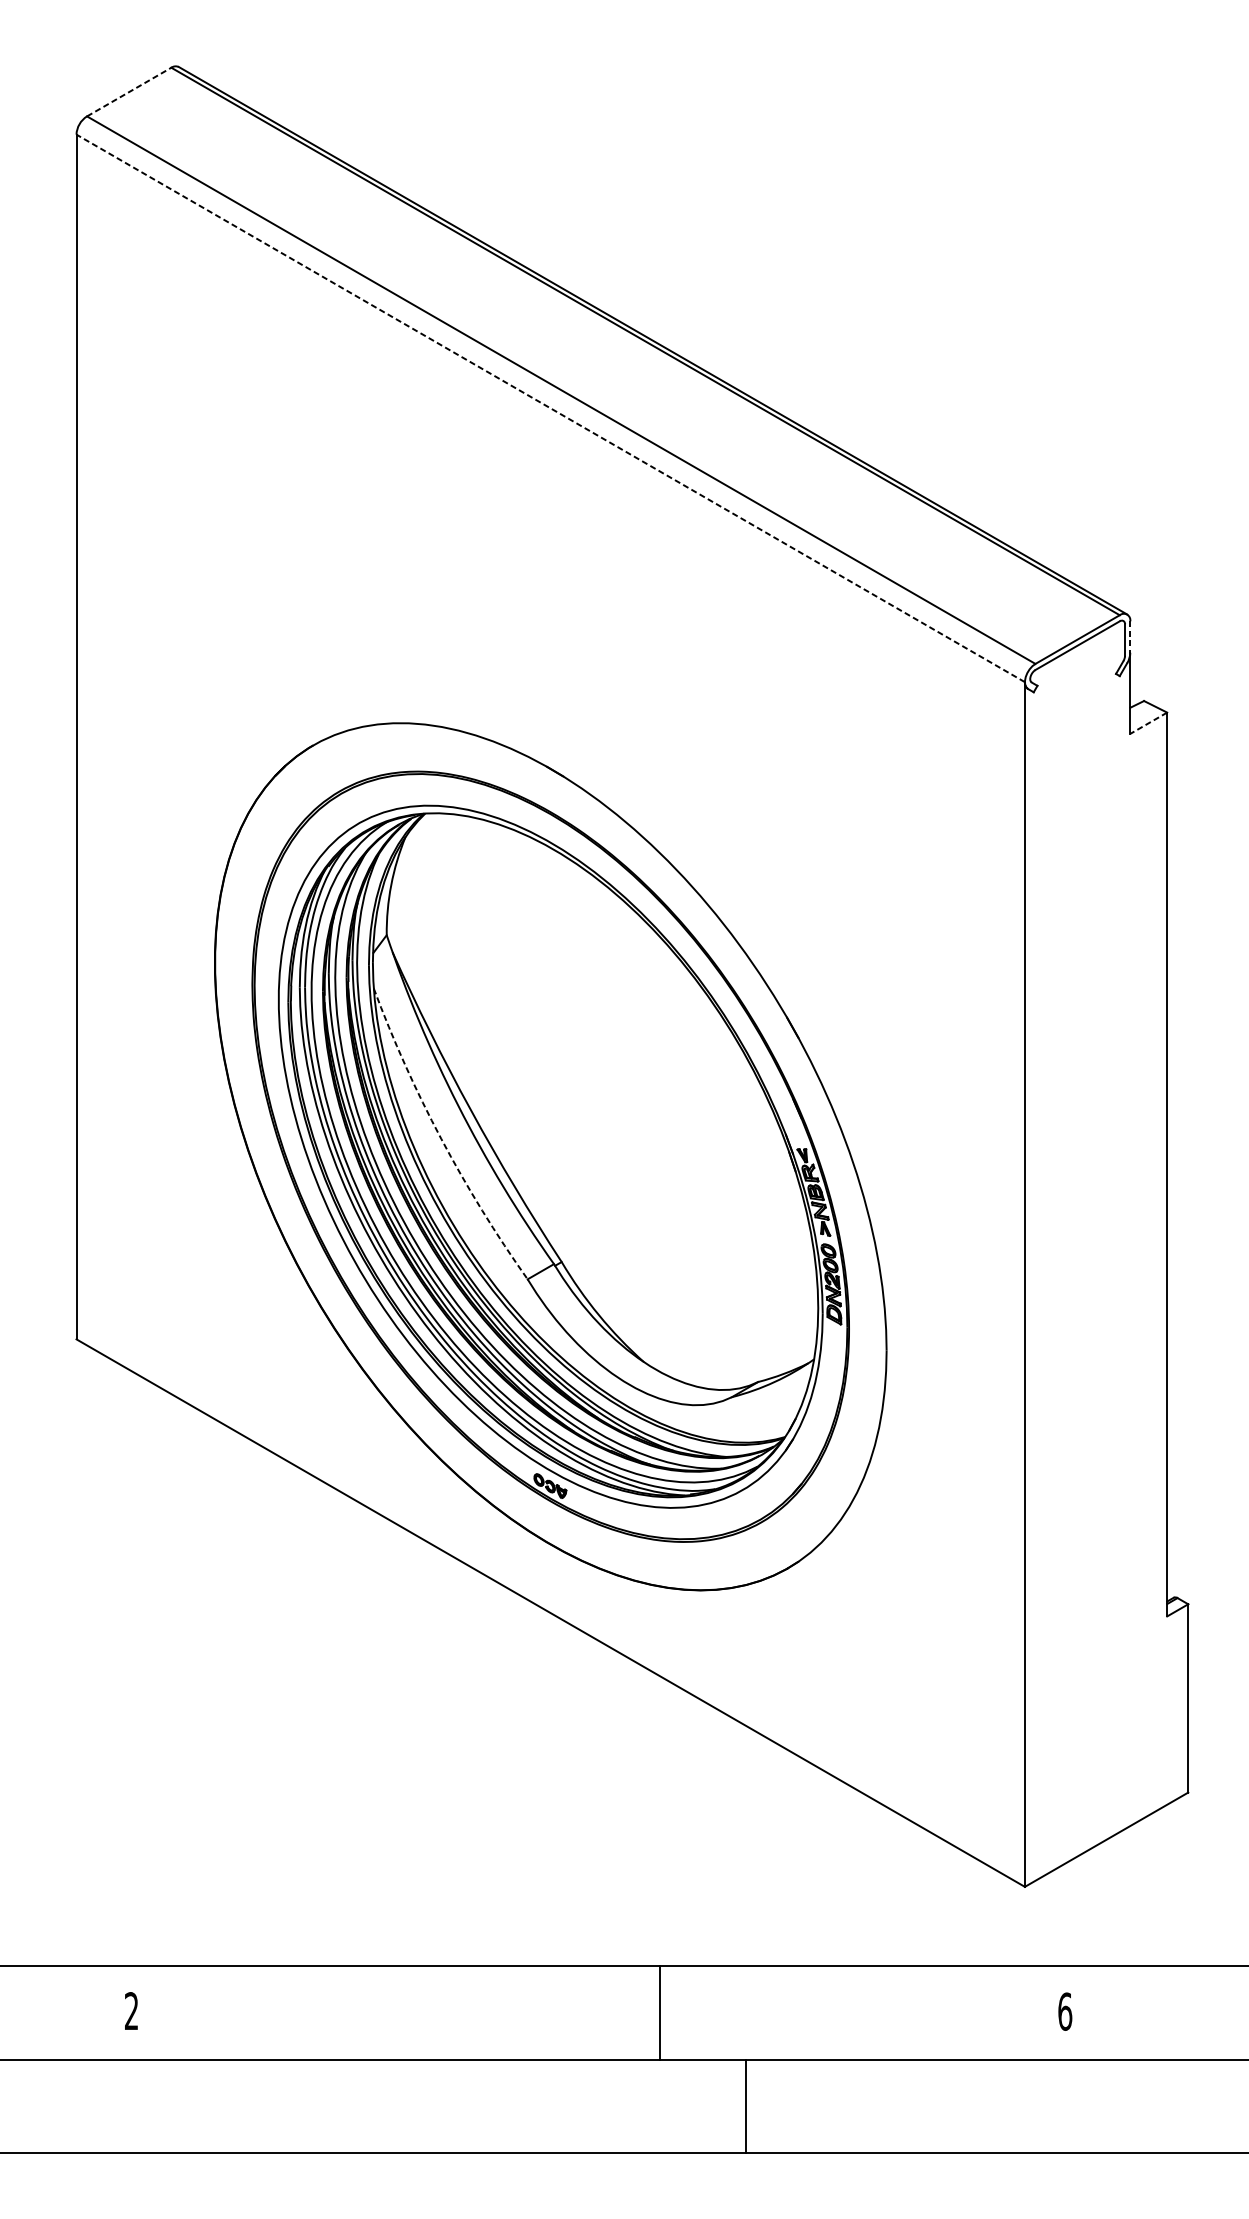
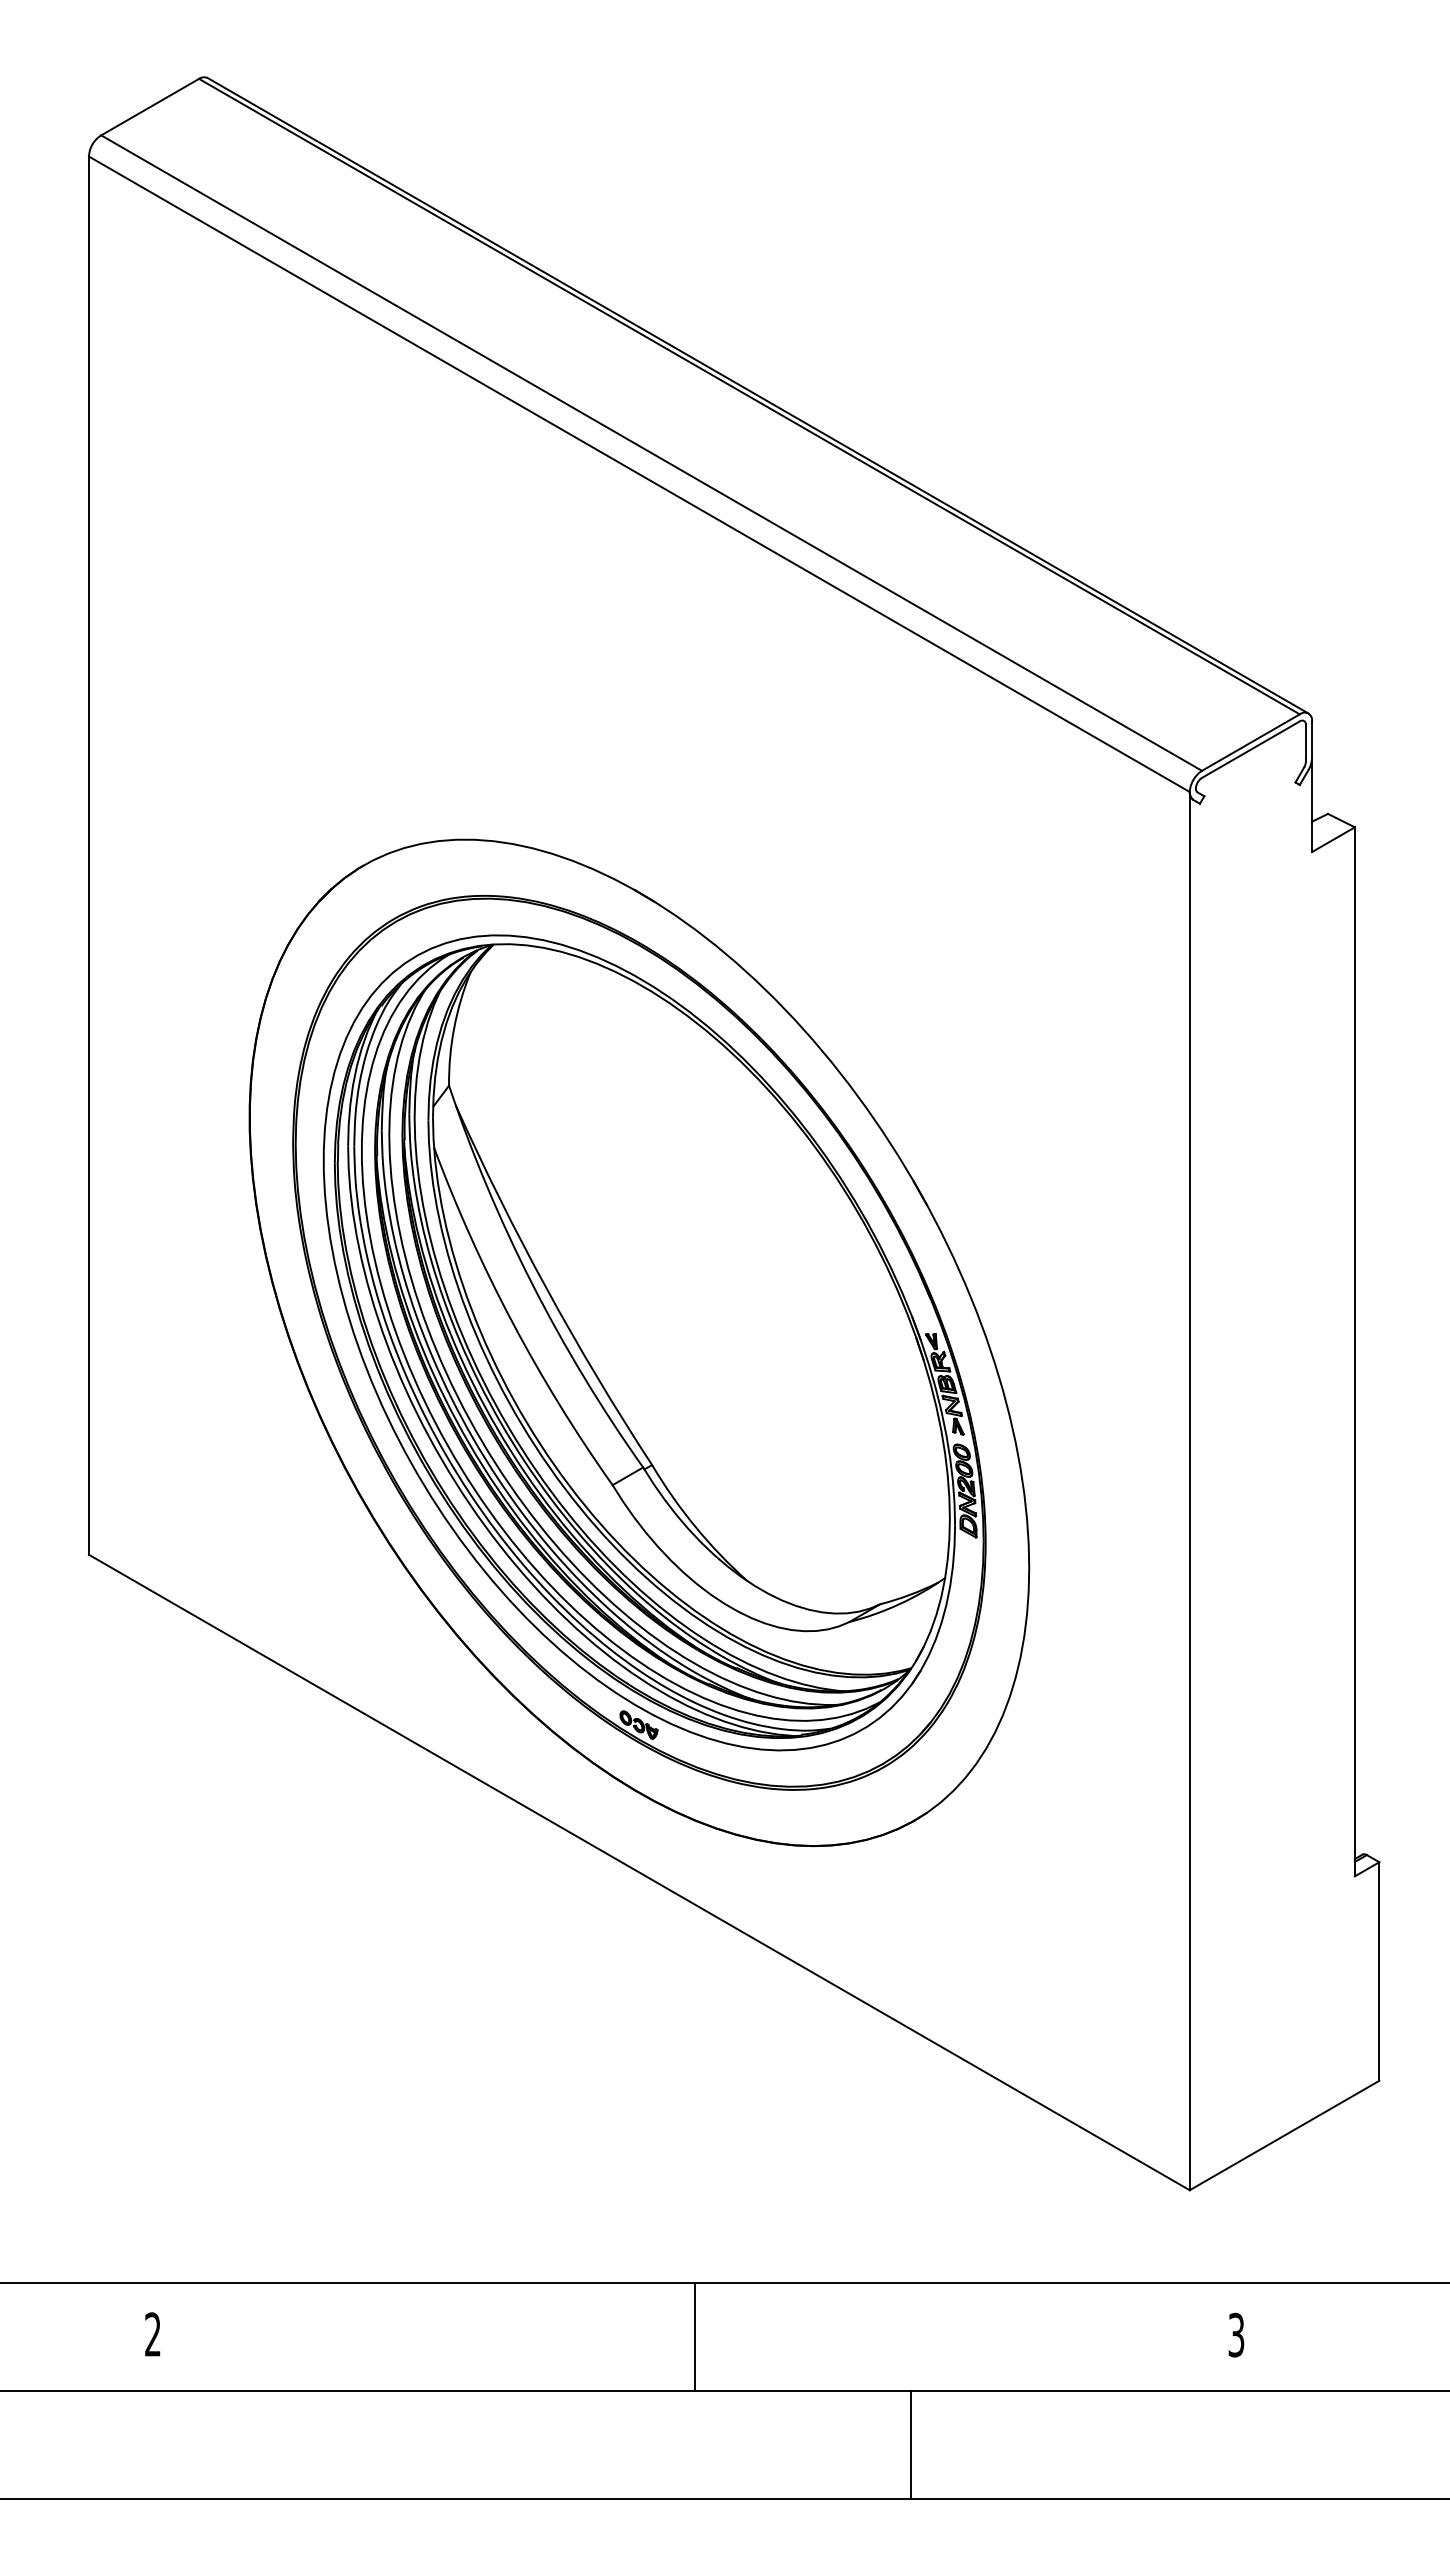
line: (129, 91) -> (150, 106), dashed -> solid
line: (550, 408) -> (639, 474), dashed -> solid
line: (1130, 637) -> (1312, 740), dashed -> solid
line: (1148, 723) -> (1333, 839), dashed -> solid
arc: (441, 1139) -> (512, 1322), dashed -> solid
text: (1065, 2011) -> (1236, 2334), 6 -> 3
line: (660, 2012) -> (695, 2336), moved
line: (746, 2105) -> (911, 2444), moved

